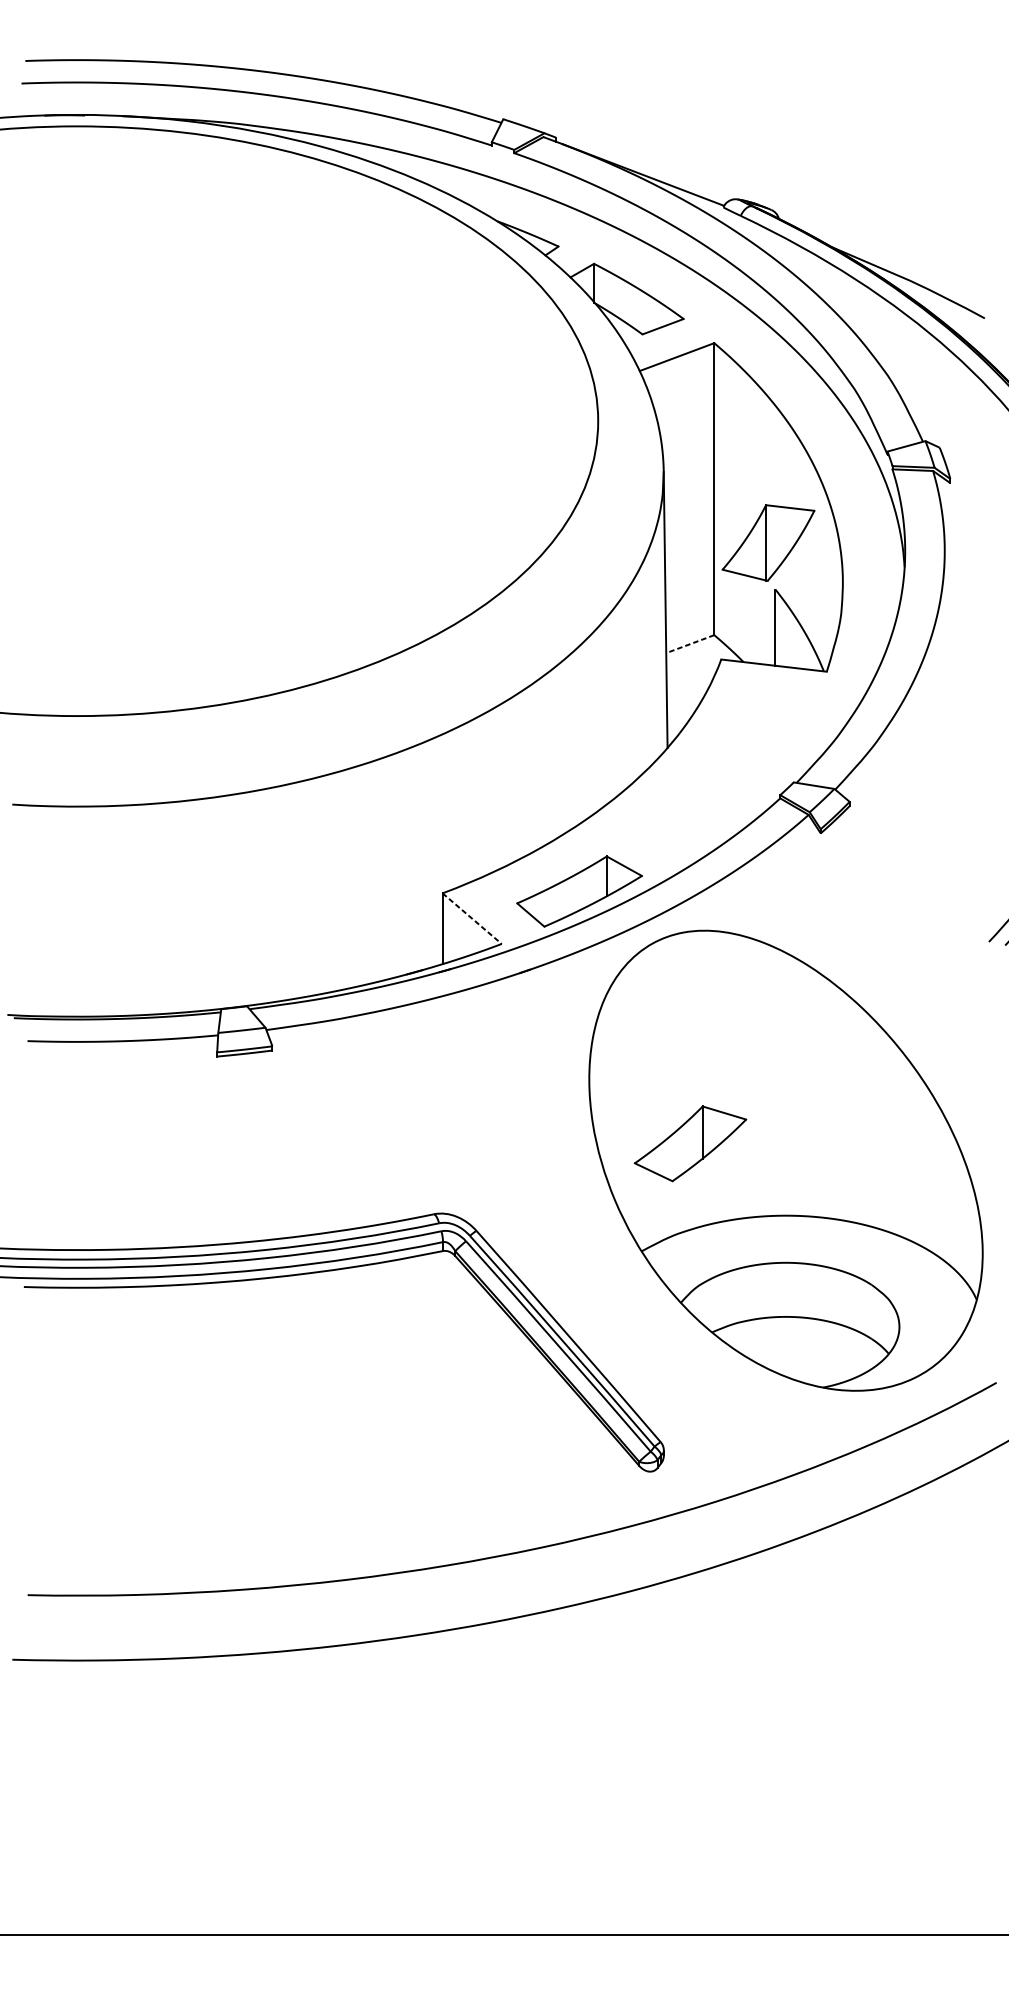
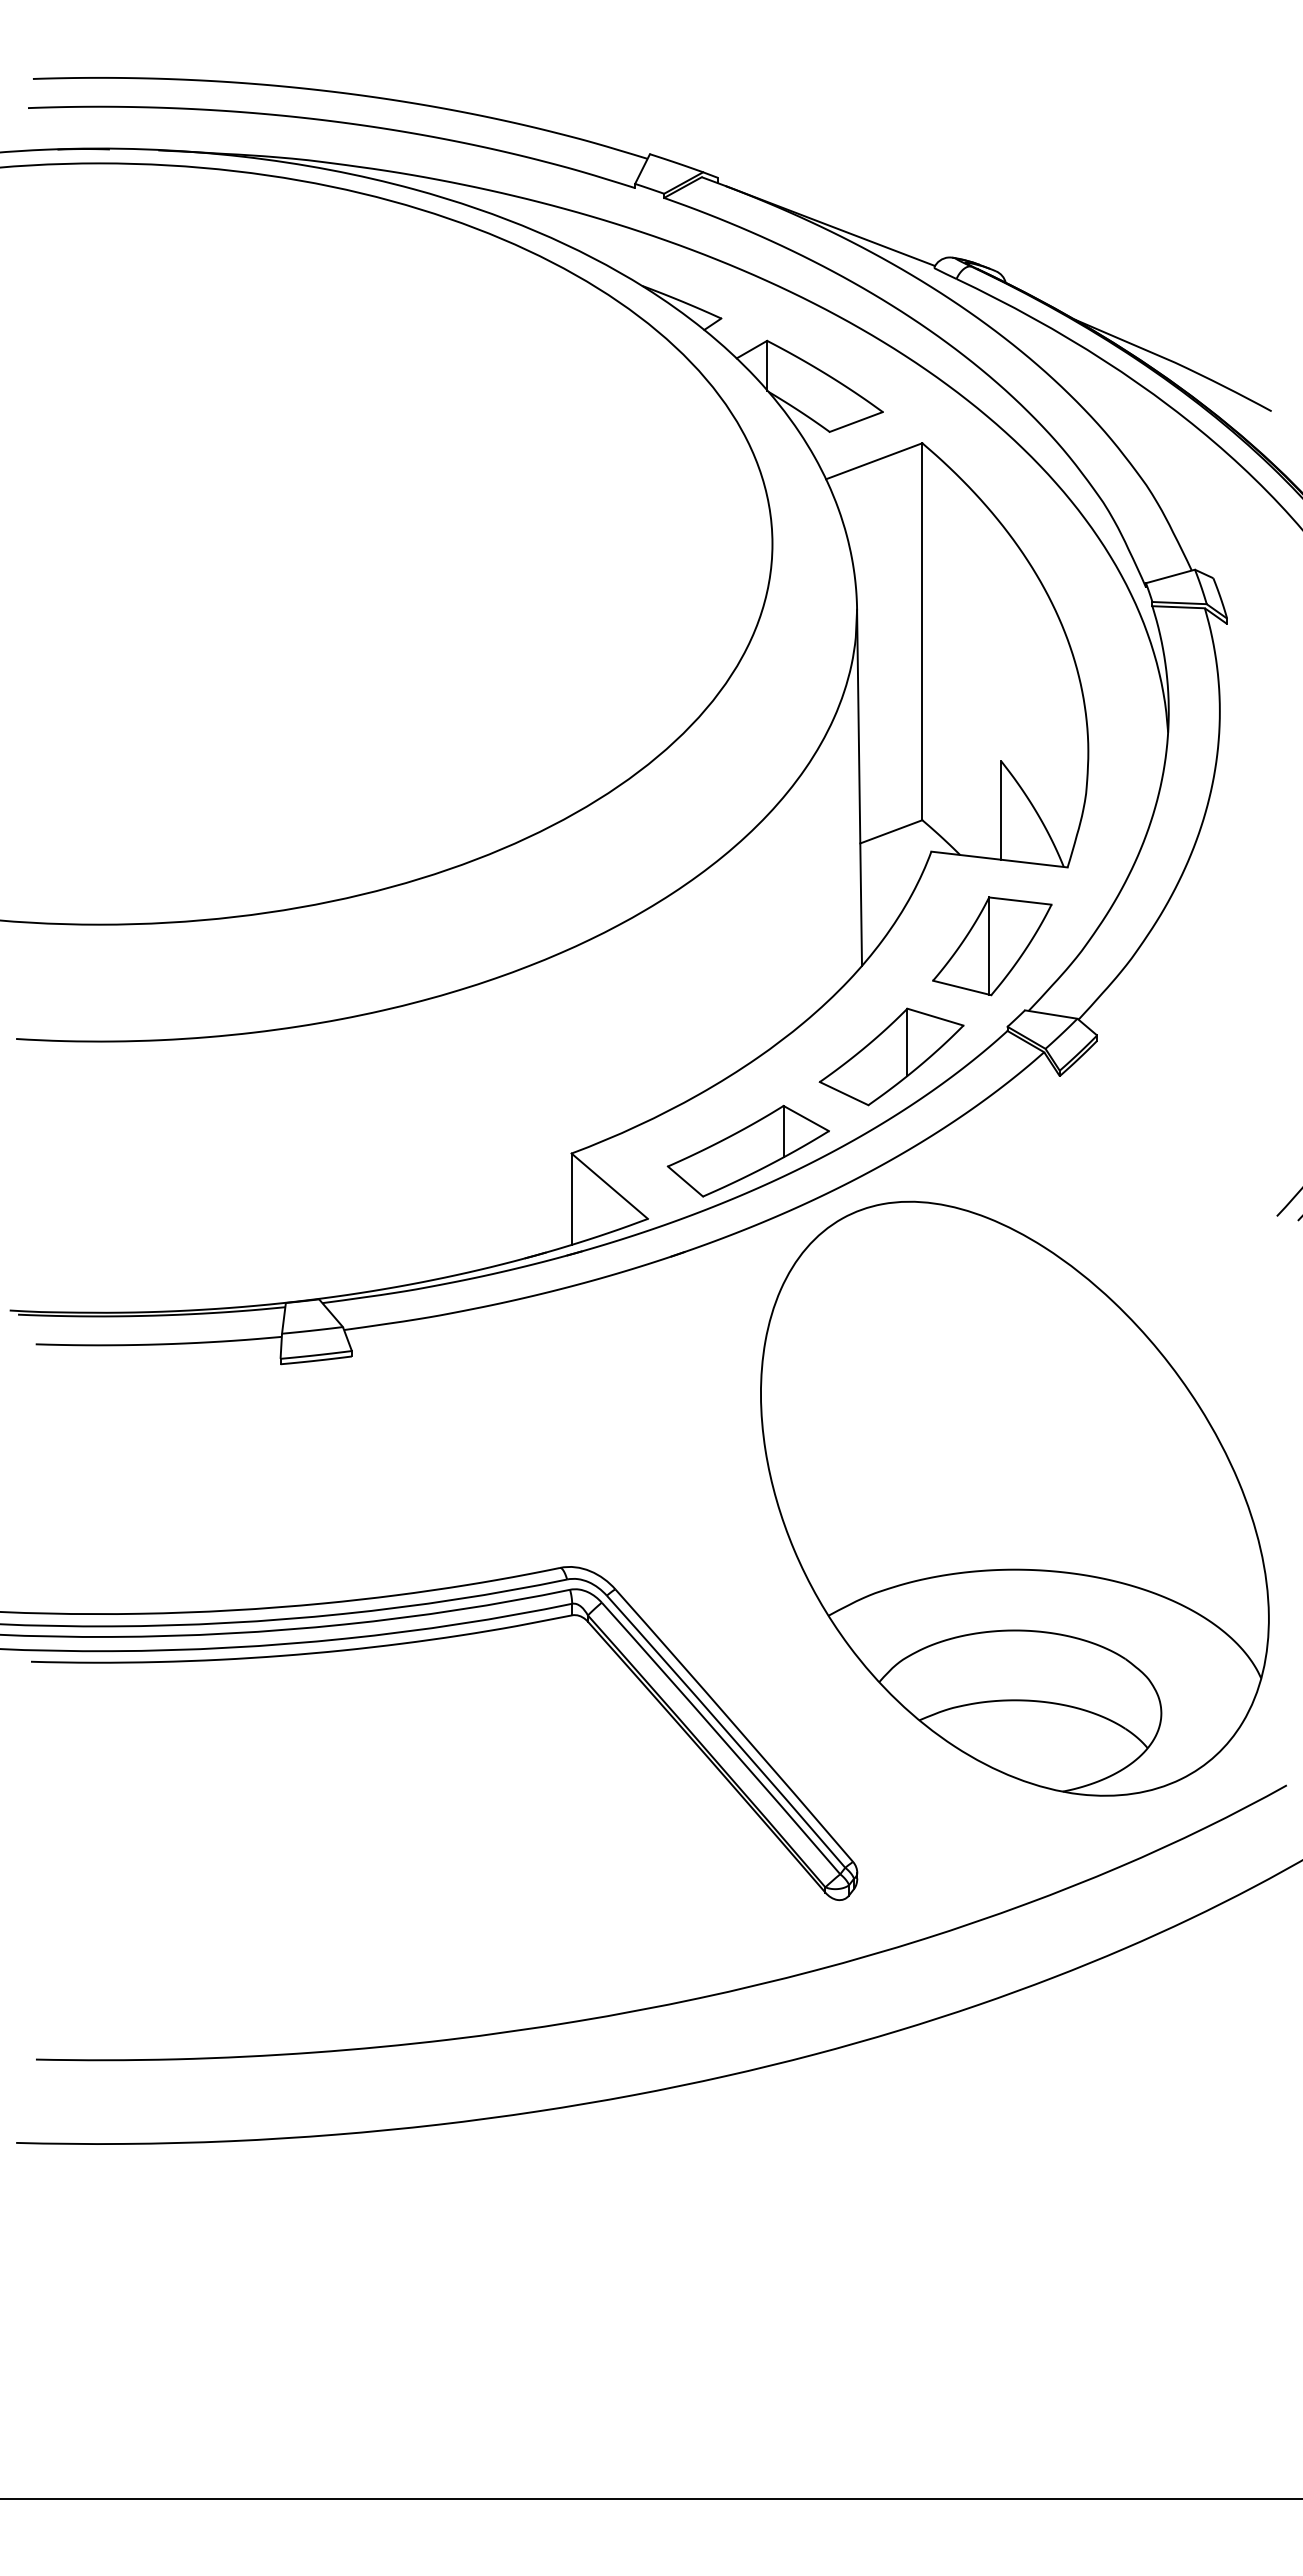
part: (768, 543) -> (992, 946), moved
line: (689, 644) -> (890, 832), dashed -> solid
line: (472, 918) -> (610, 1186), dashed -> solid
part: (690, 1143) -> (891, 1056), moved

